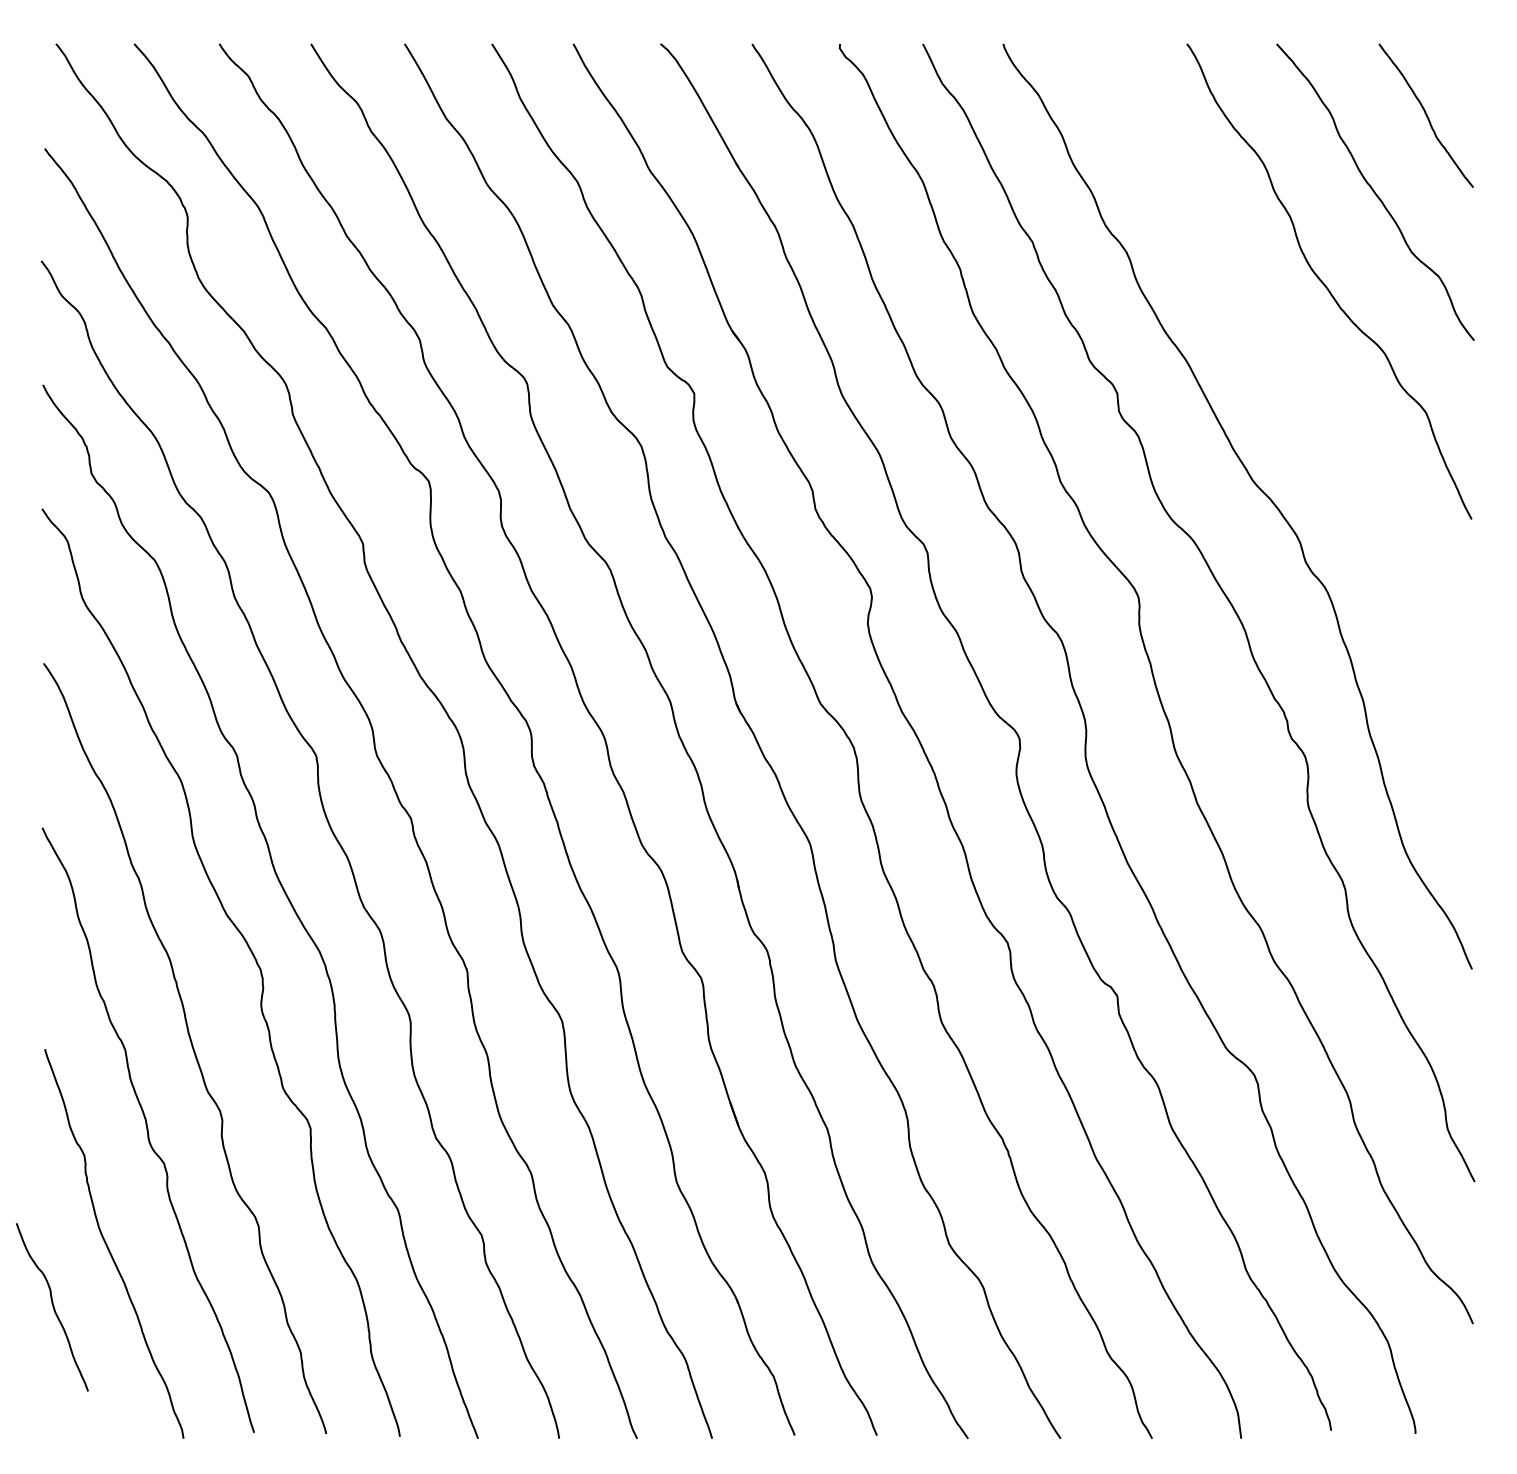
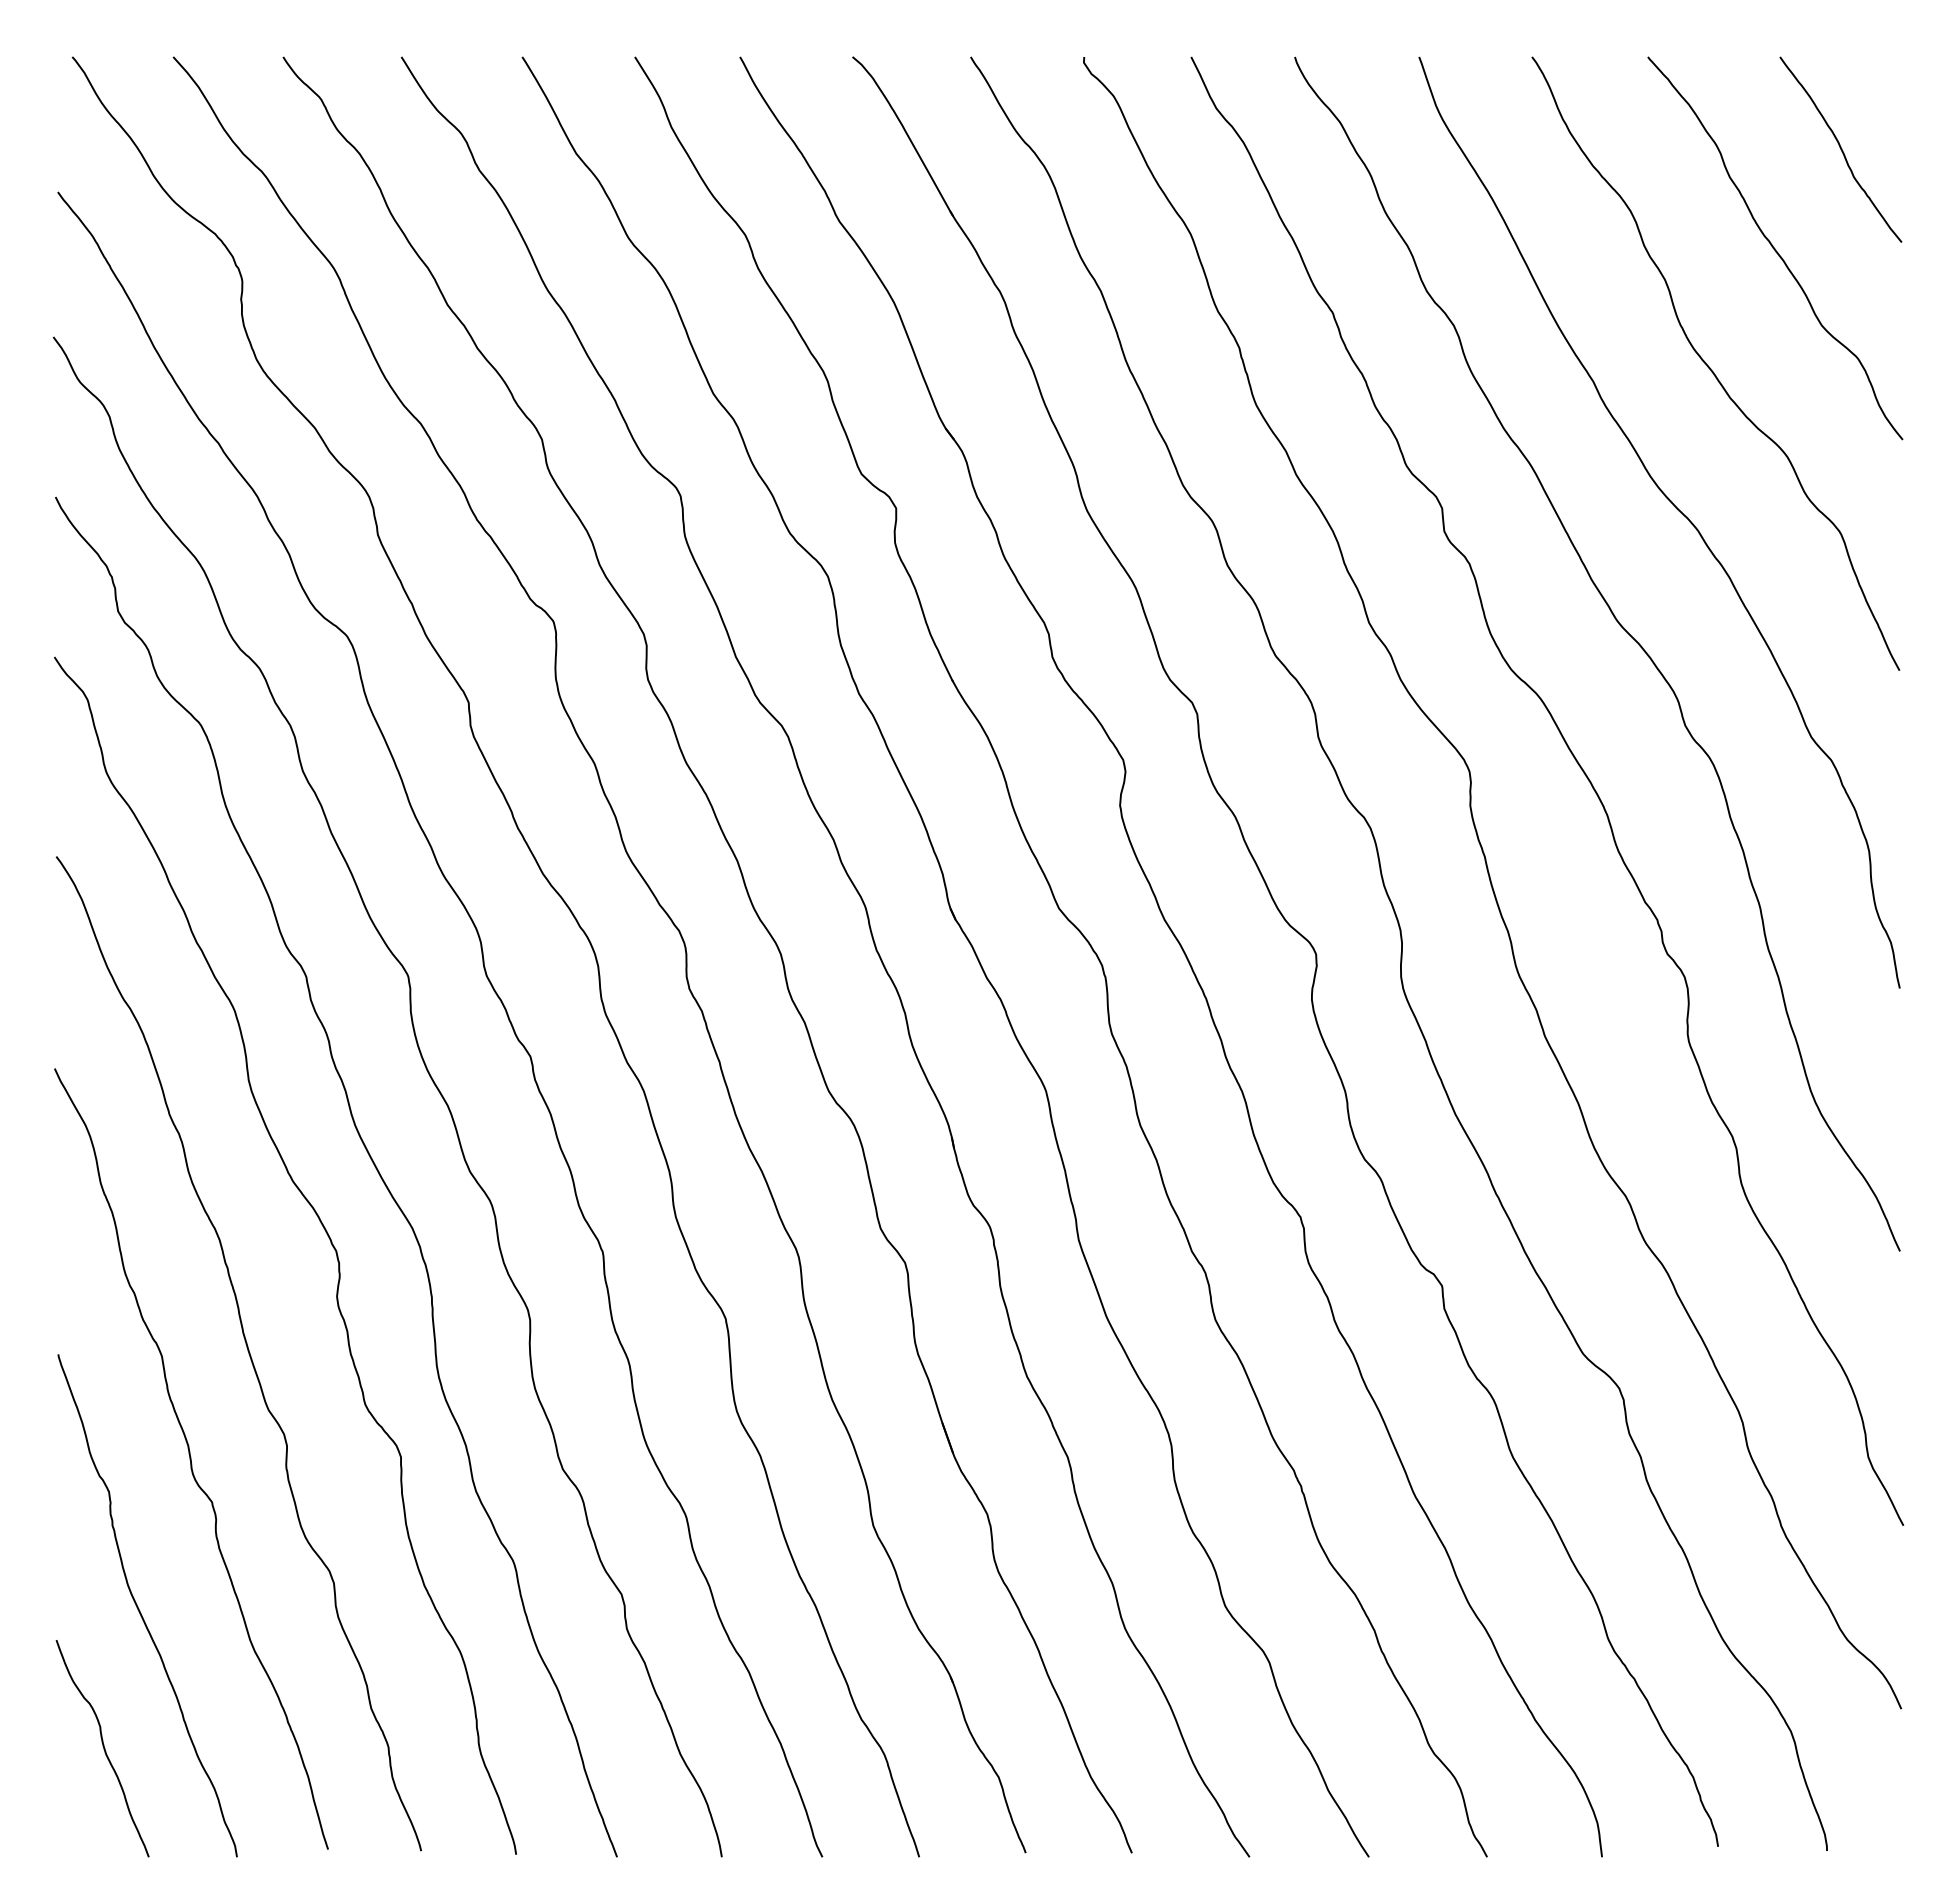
curve: (1298, 393) -> (1675, 508), added
curve: (53, 1307) -> (103, 1748), moved

